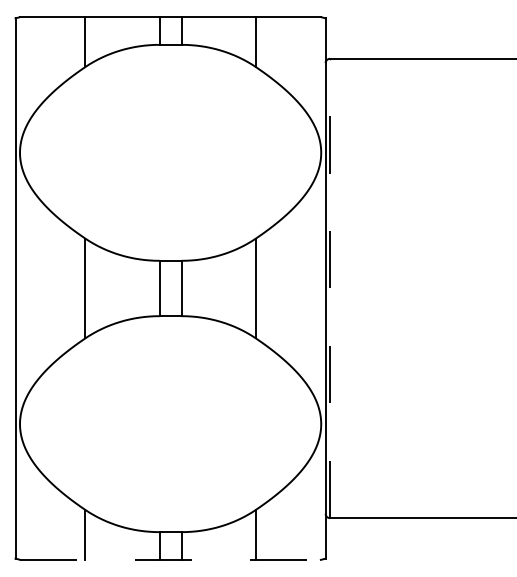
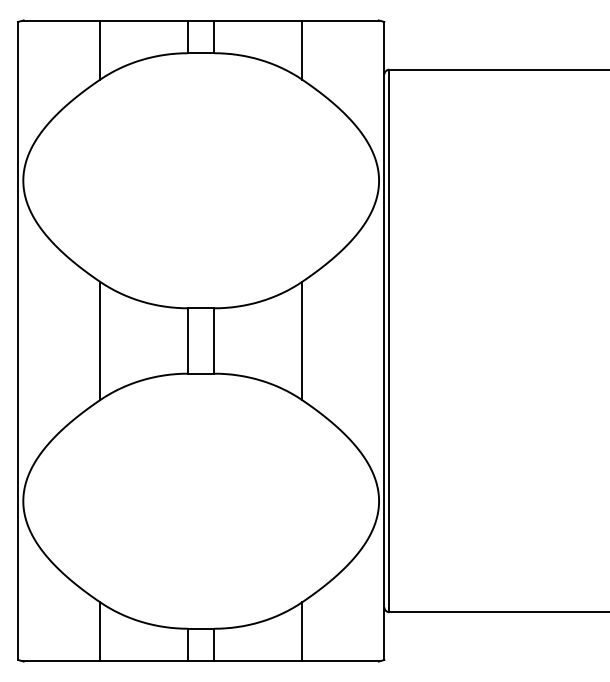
line: (330, 288) -> (389, 340), dashed -> solid
line: (170, 559) -> (201, 661), dashed -> solid

